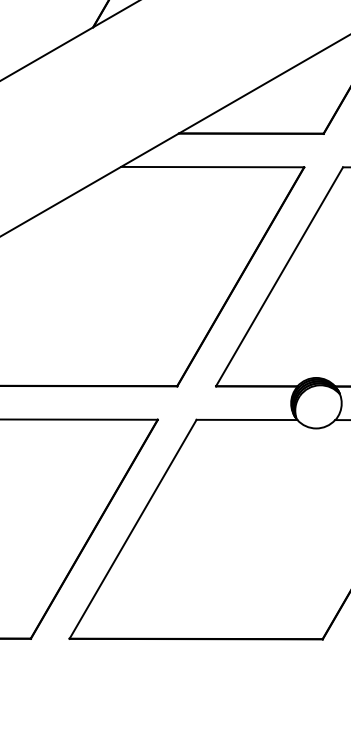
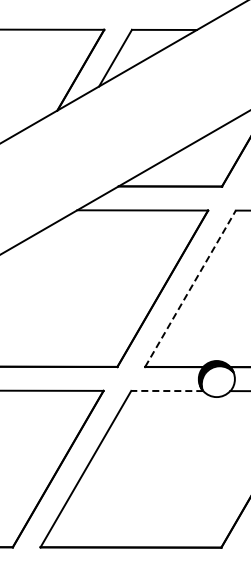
line: (279, 276) -> (190, 288), solid -> dashed
line: (245, 420) -> (166, 391), solid -> dashed

